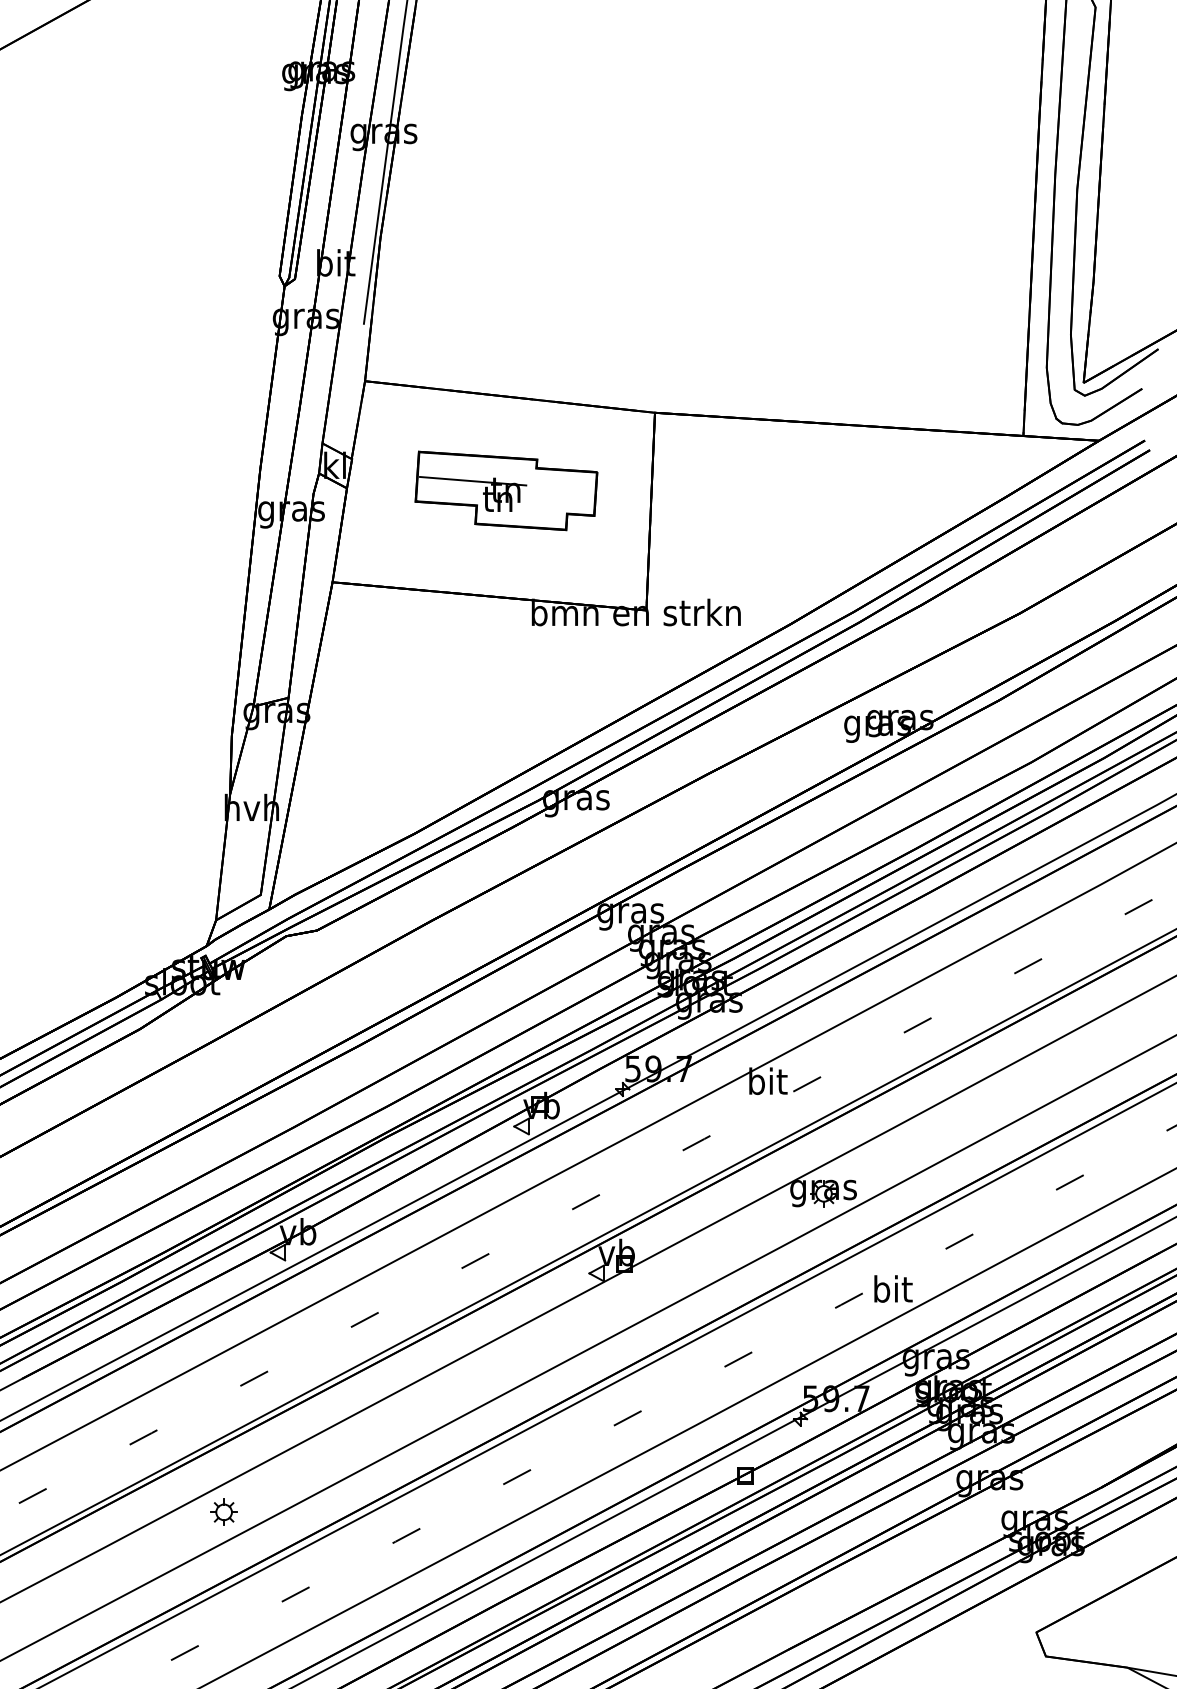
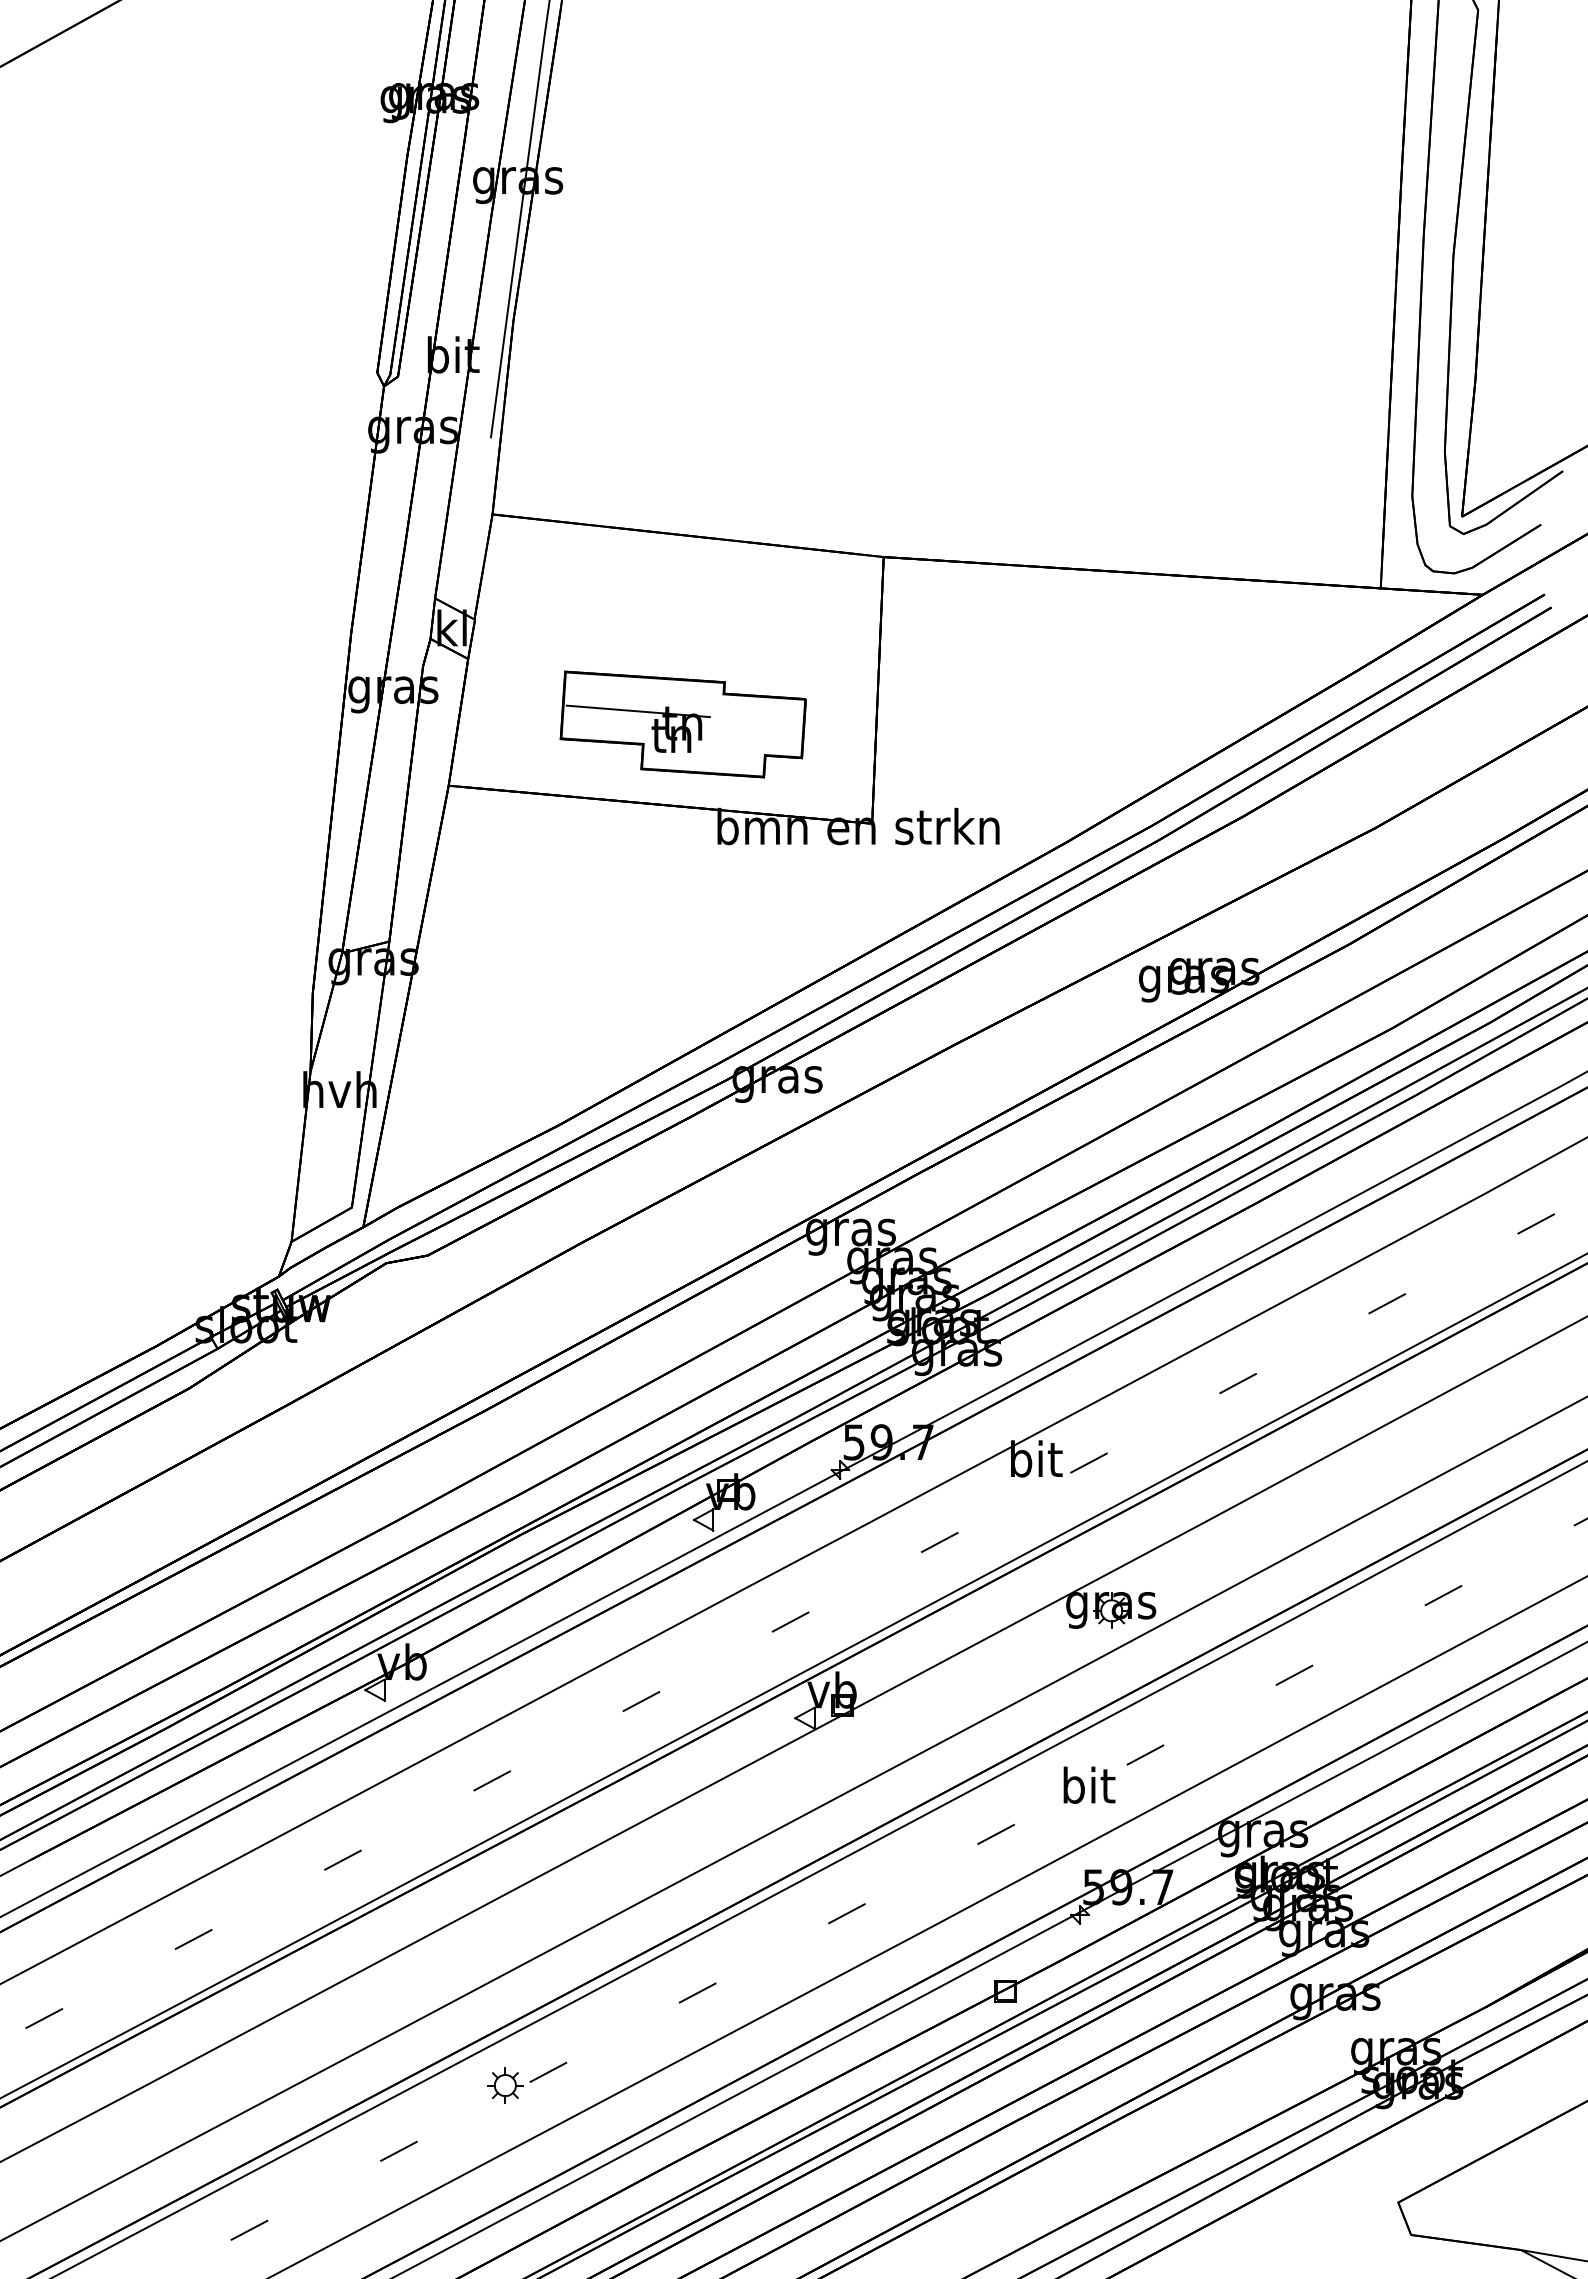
part: (505, 490) -> (682, 724), moved
text: (893, 1288) -> (1089, 1784), moved
part: (224, 1512) -> (505, 2085), moved

